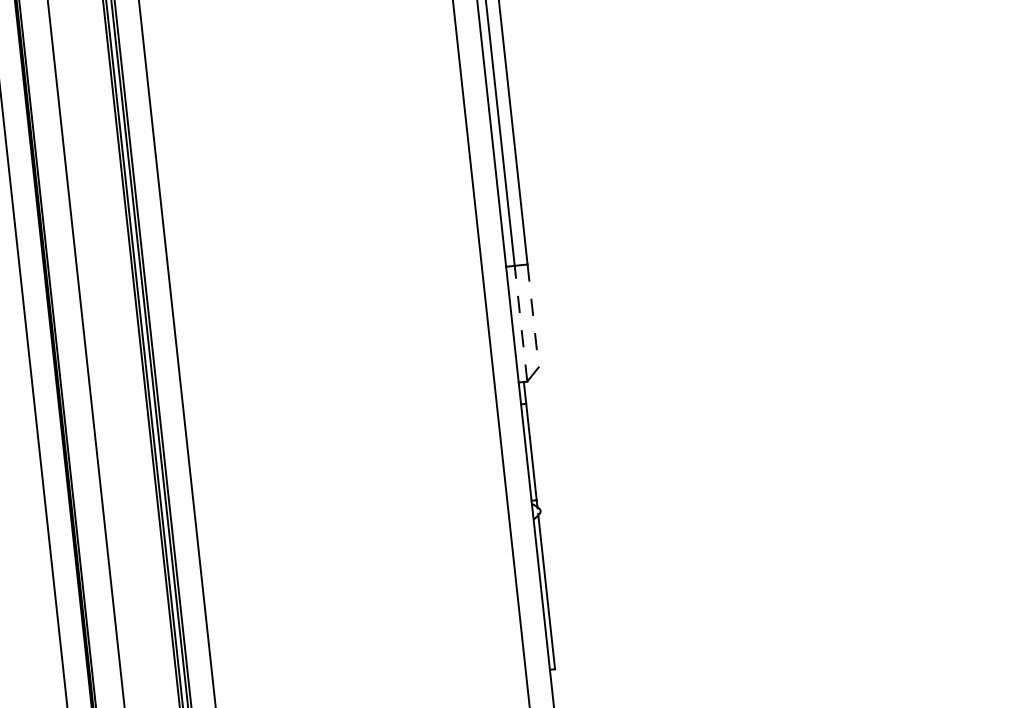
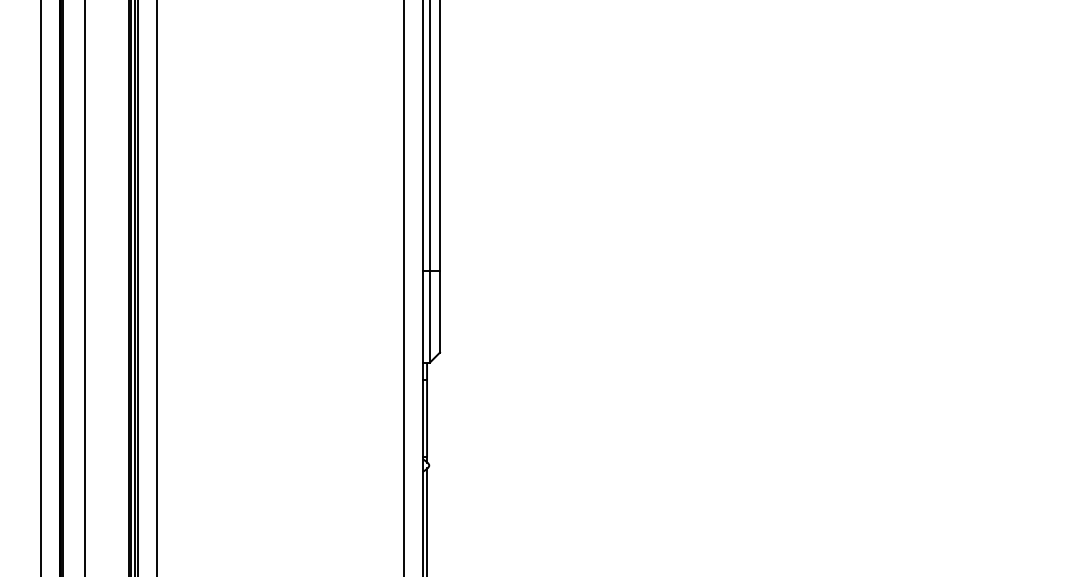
line: (533, 315) -> (440, 311), dashed -> solid
line: (520, 323) -> (429, 316), dashed -> solid

